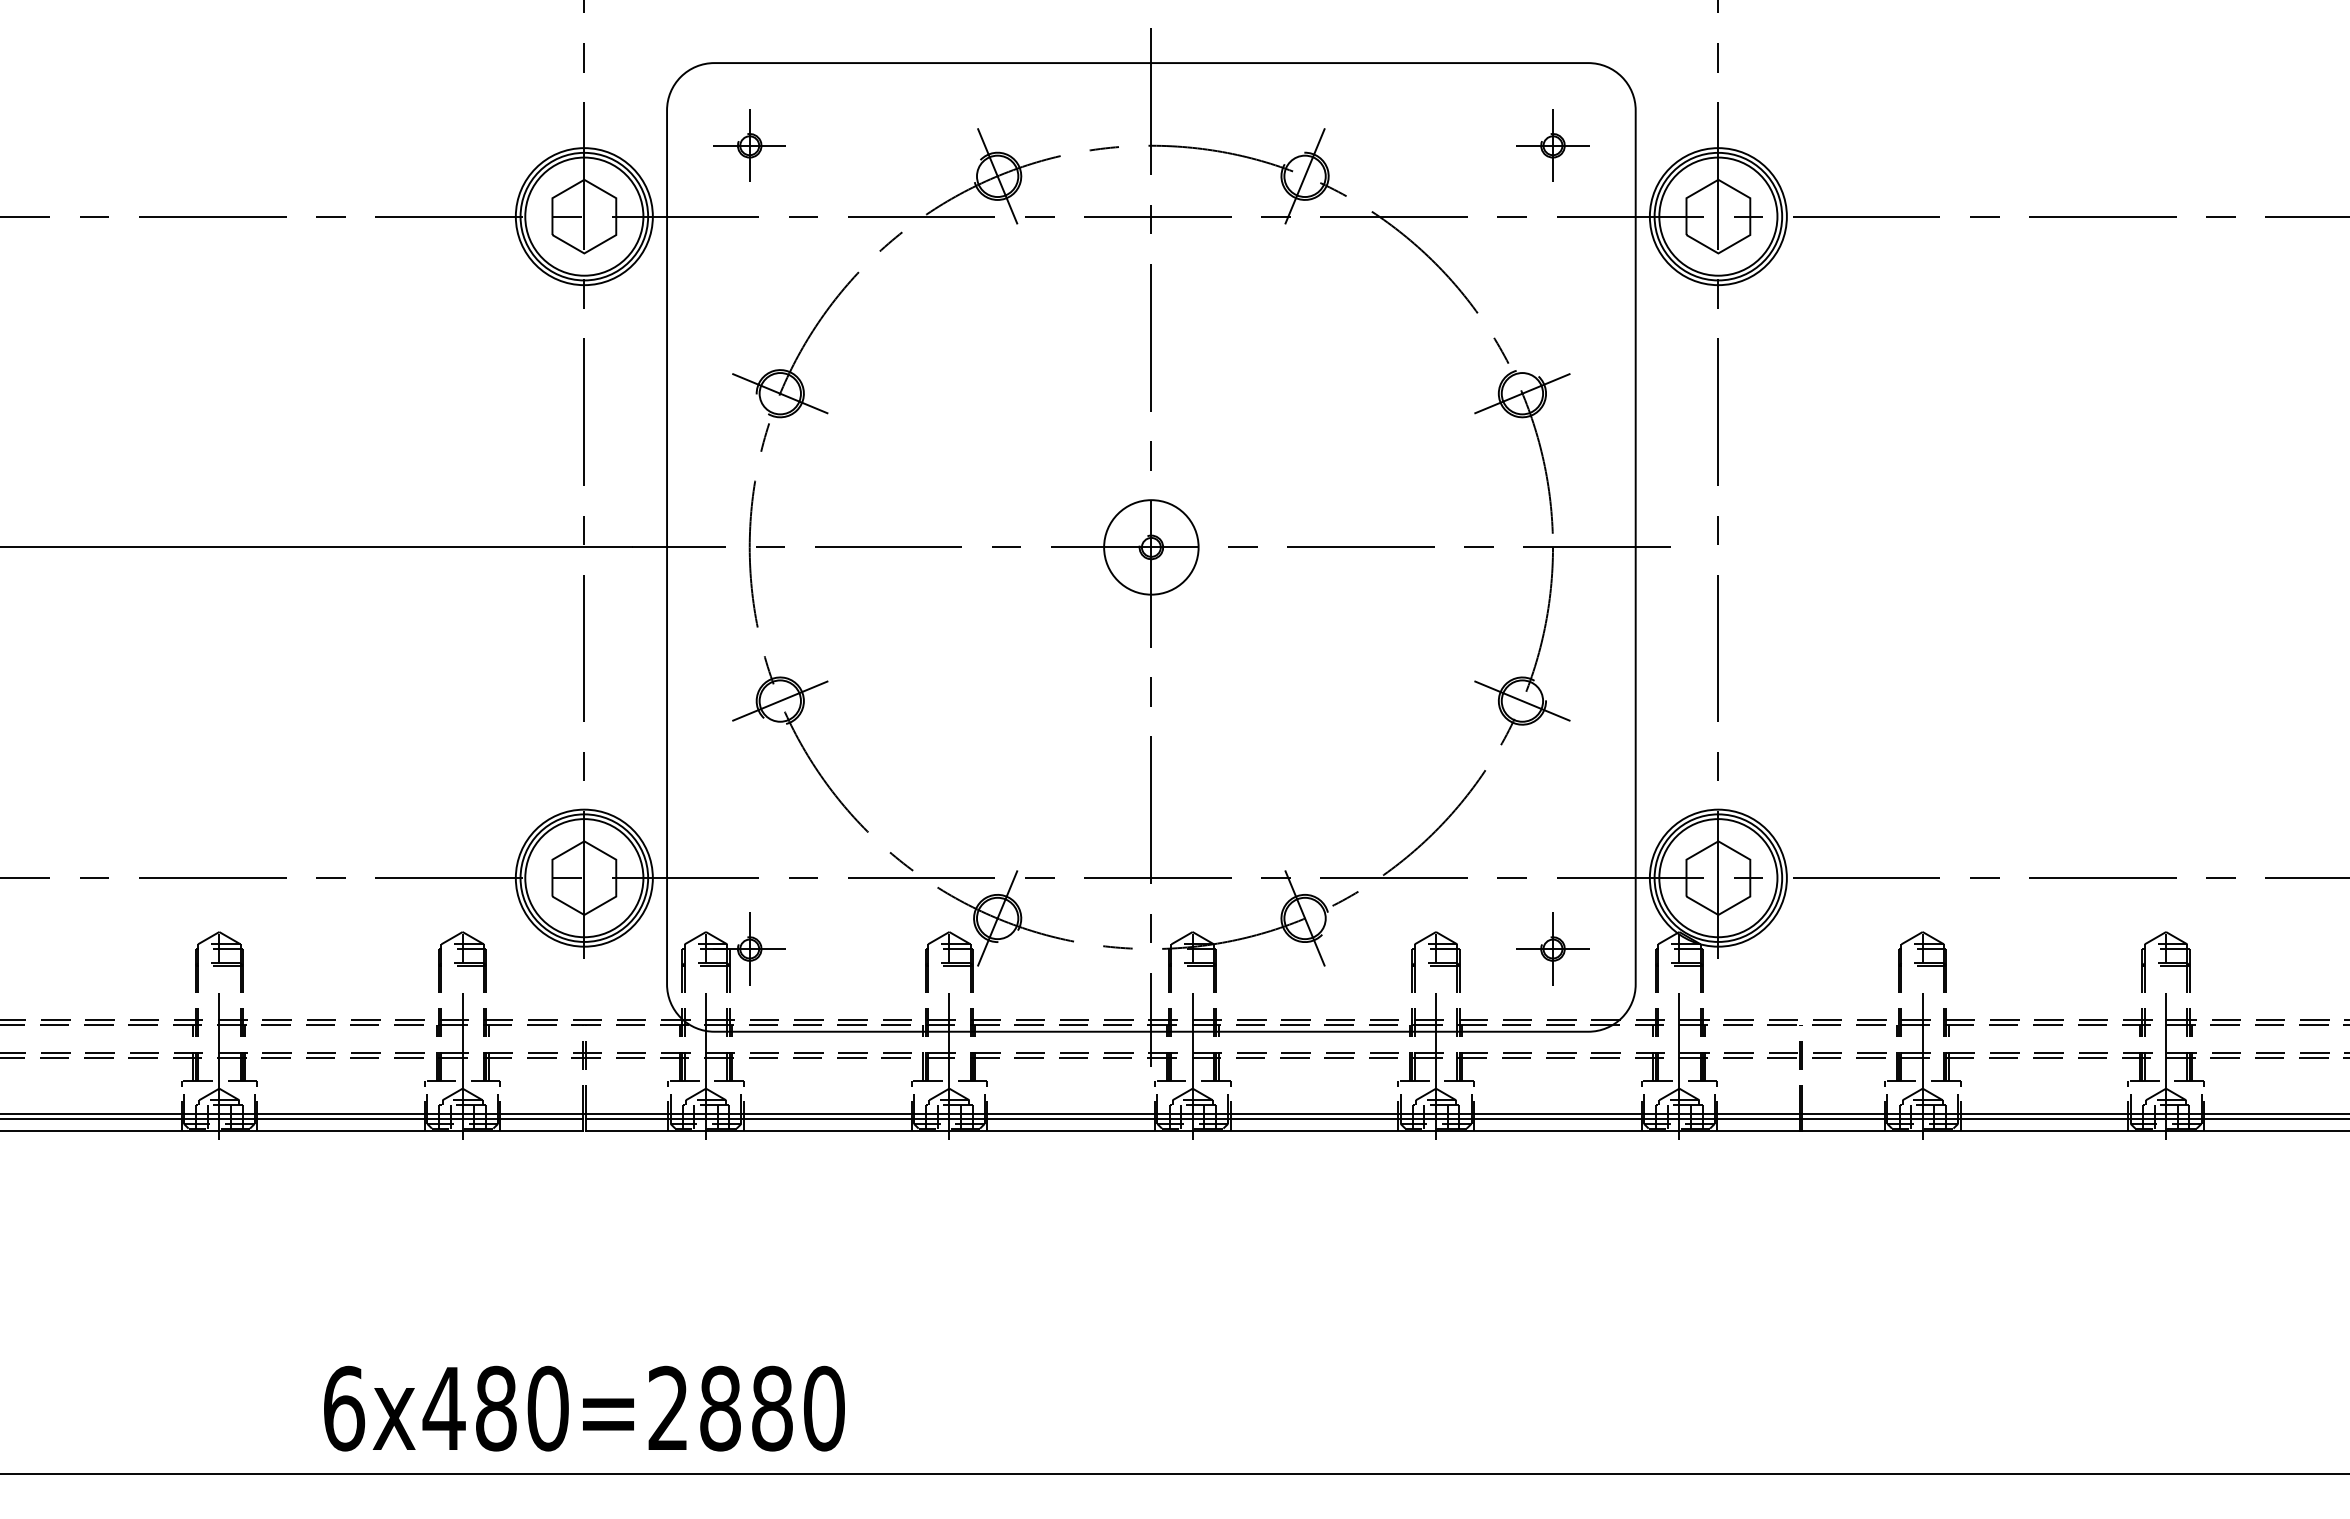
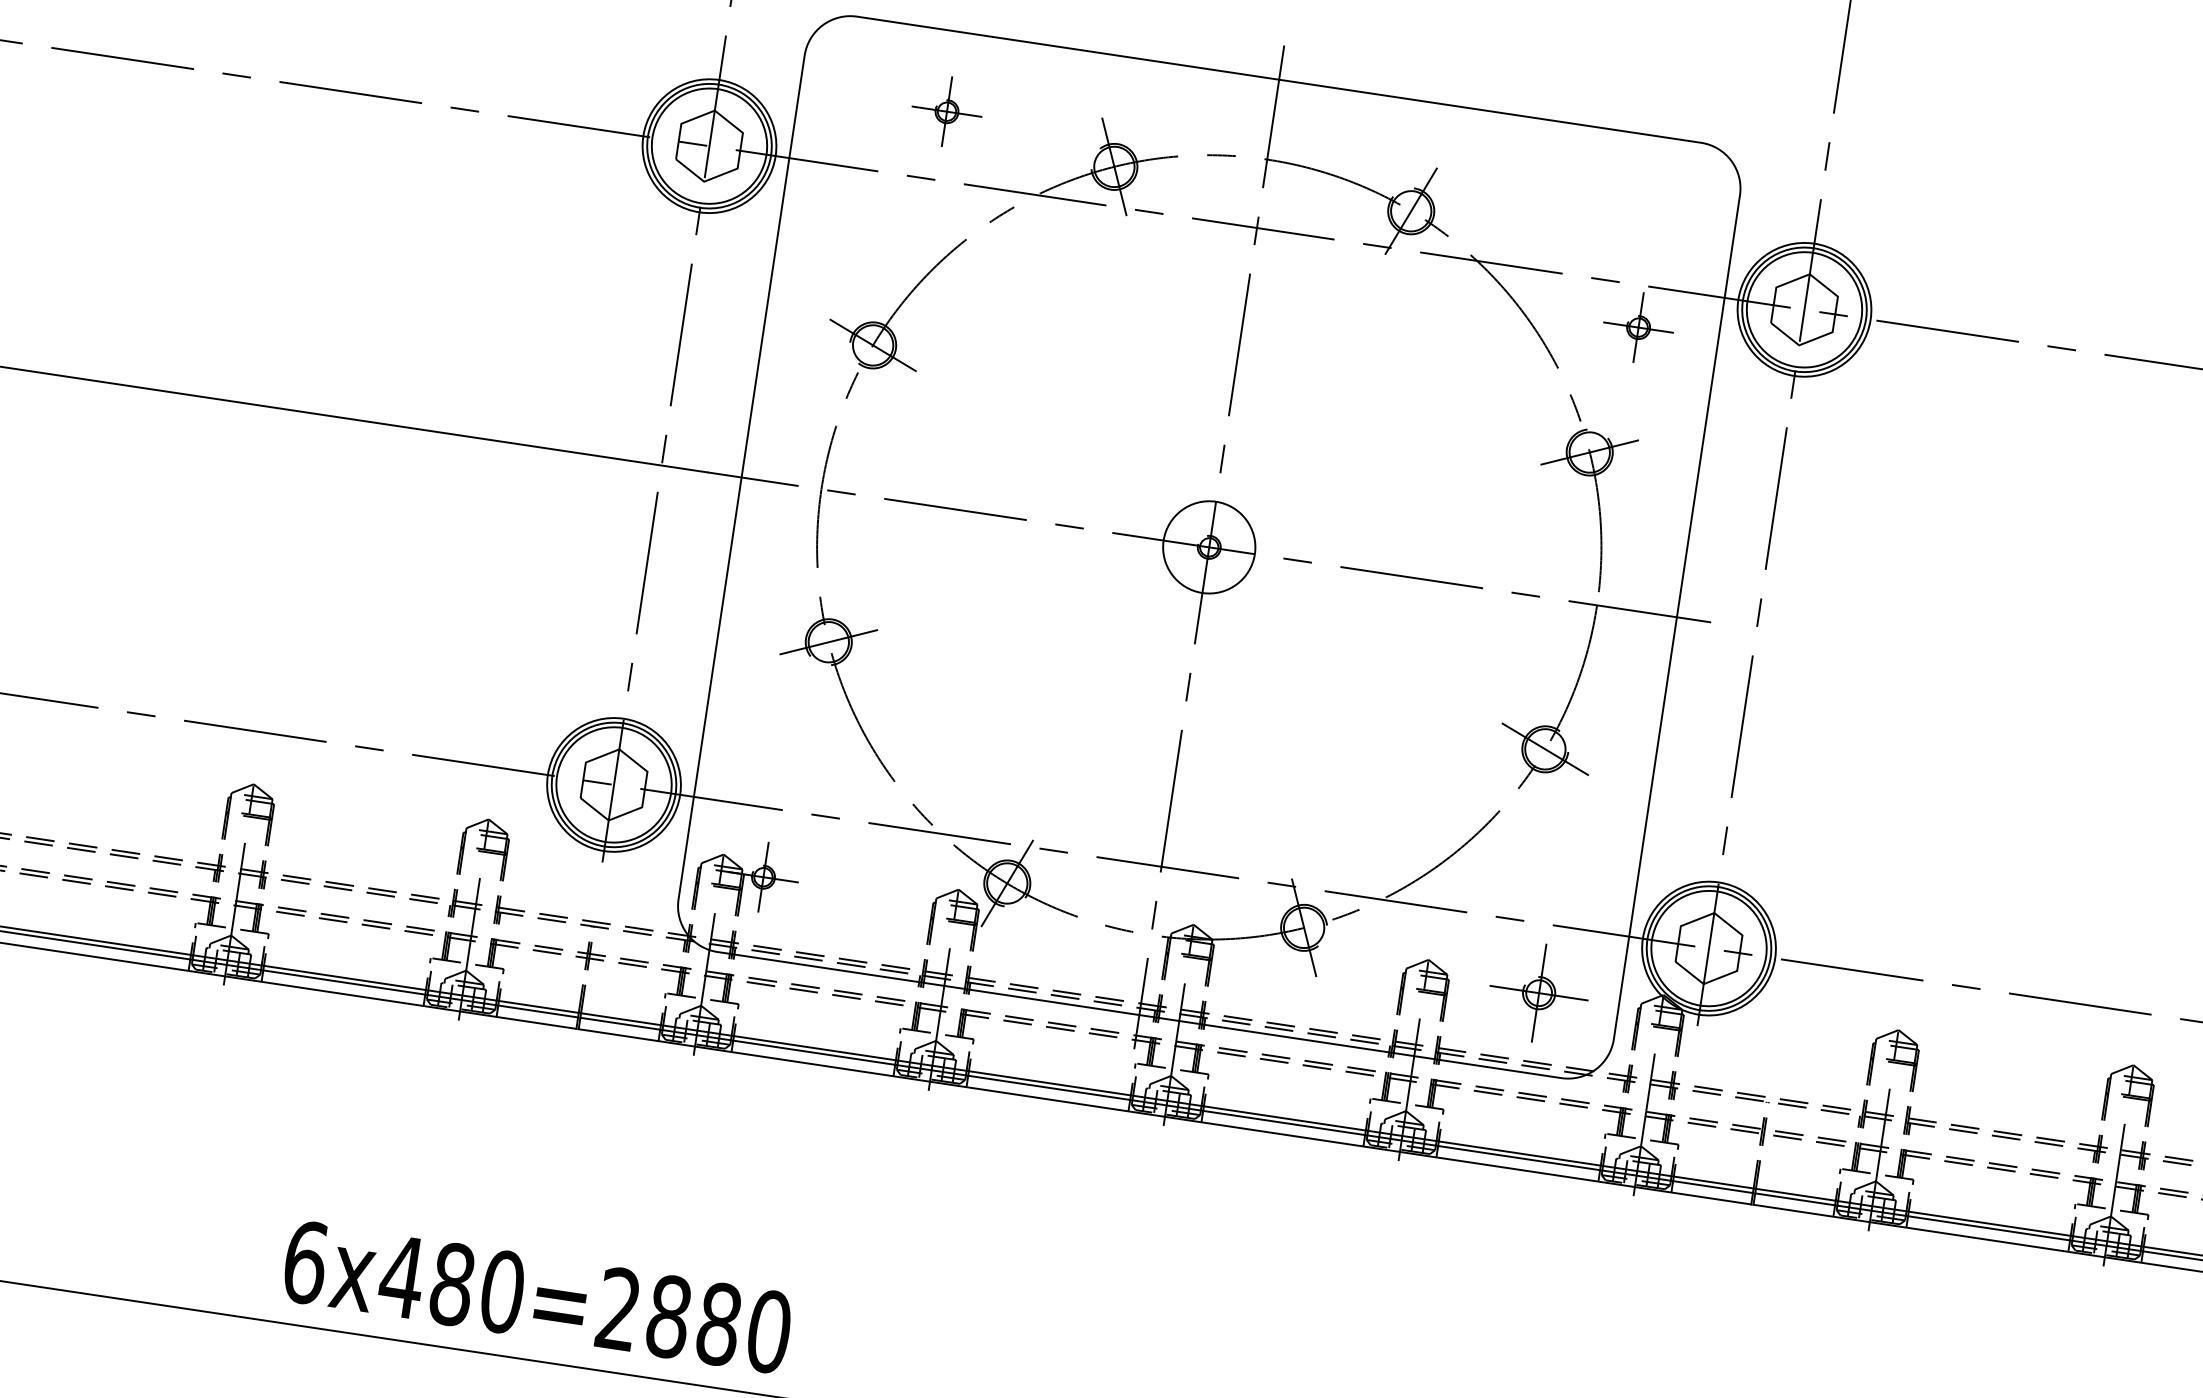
part: (749, 145) -> (946, 111), moved
part: (1552, 145) -> (1638, 327), moved
part: (1552, 948) -> (1538, 992), size x1.4

